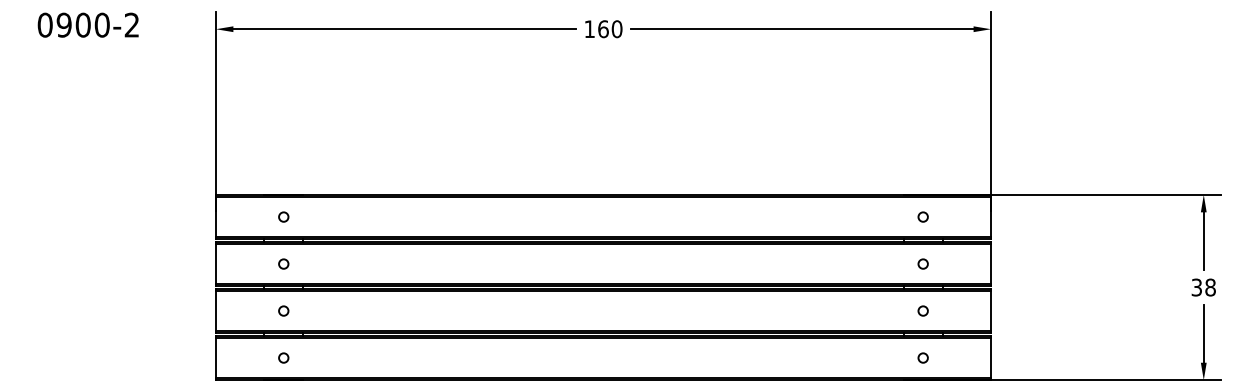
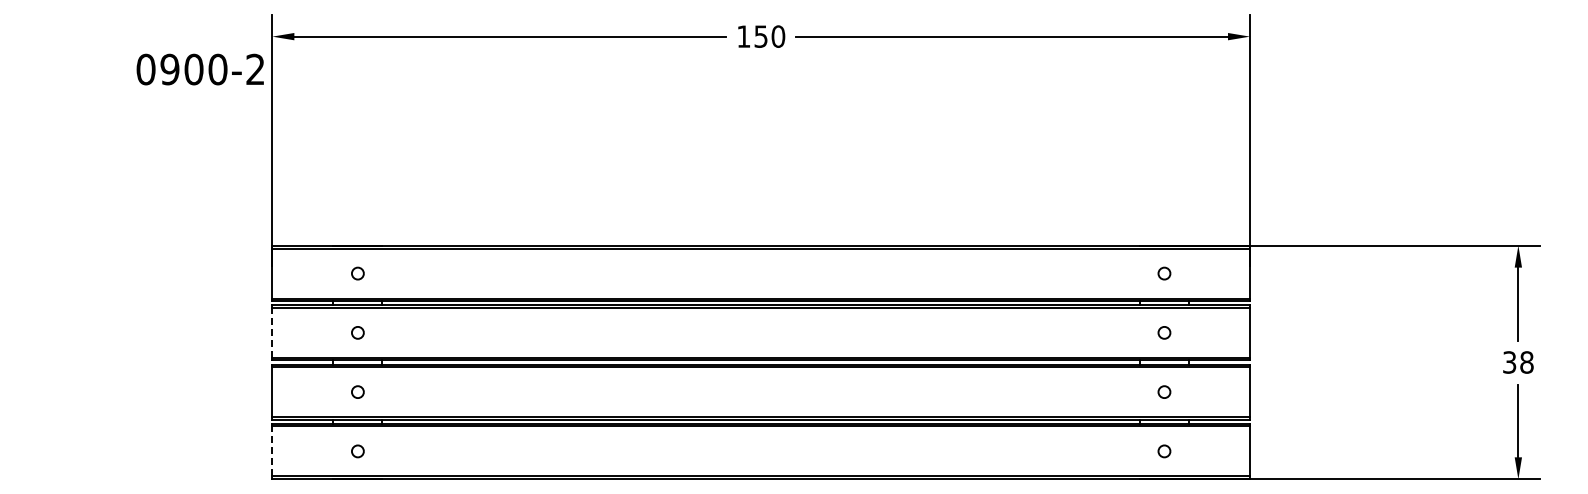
text: (87, 25) -> (199, 69), moved
text: (603, 29) -> (761, 36), 160 -> 150
line: (216, 263) -> (272, 332), solid -> dashed
line: (216, 357) -> (272, 450), solid -> dashed

